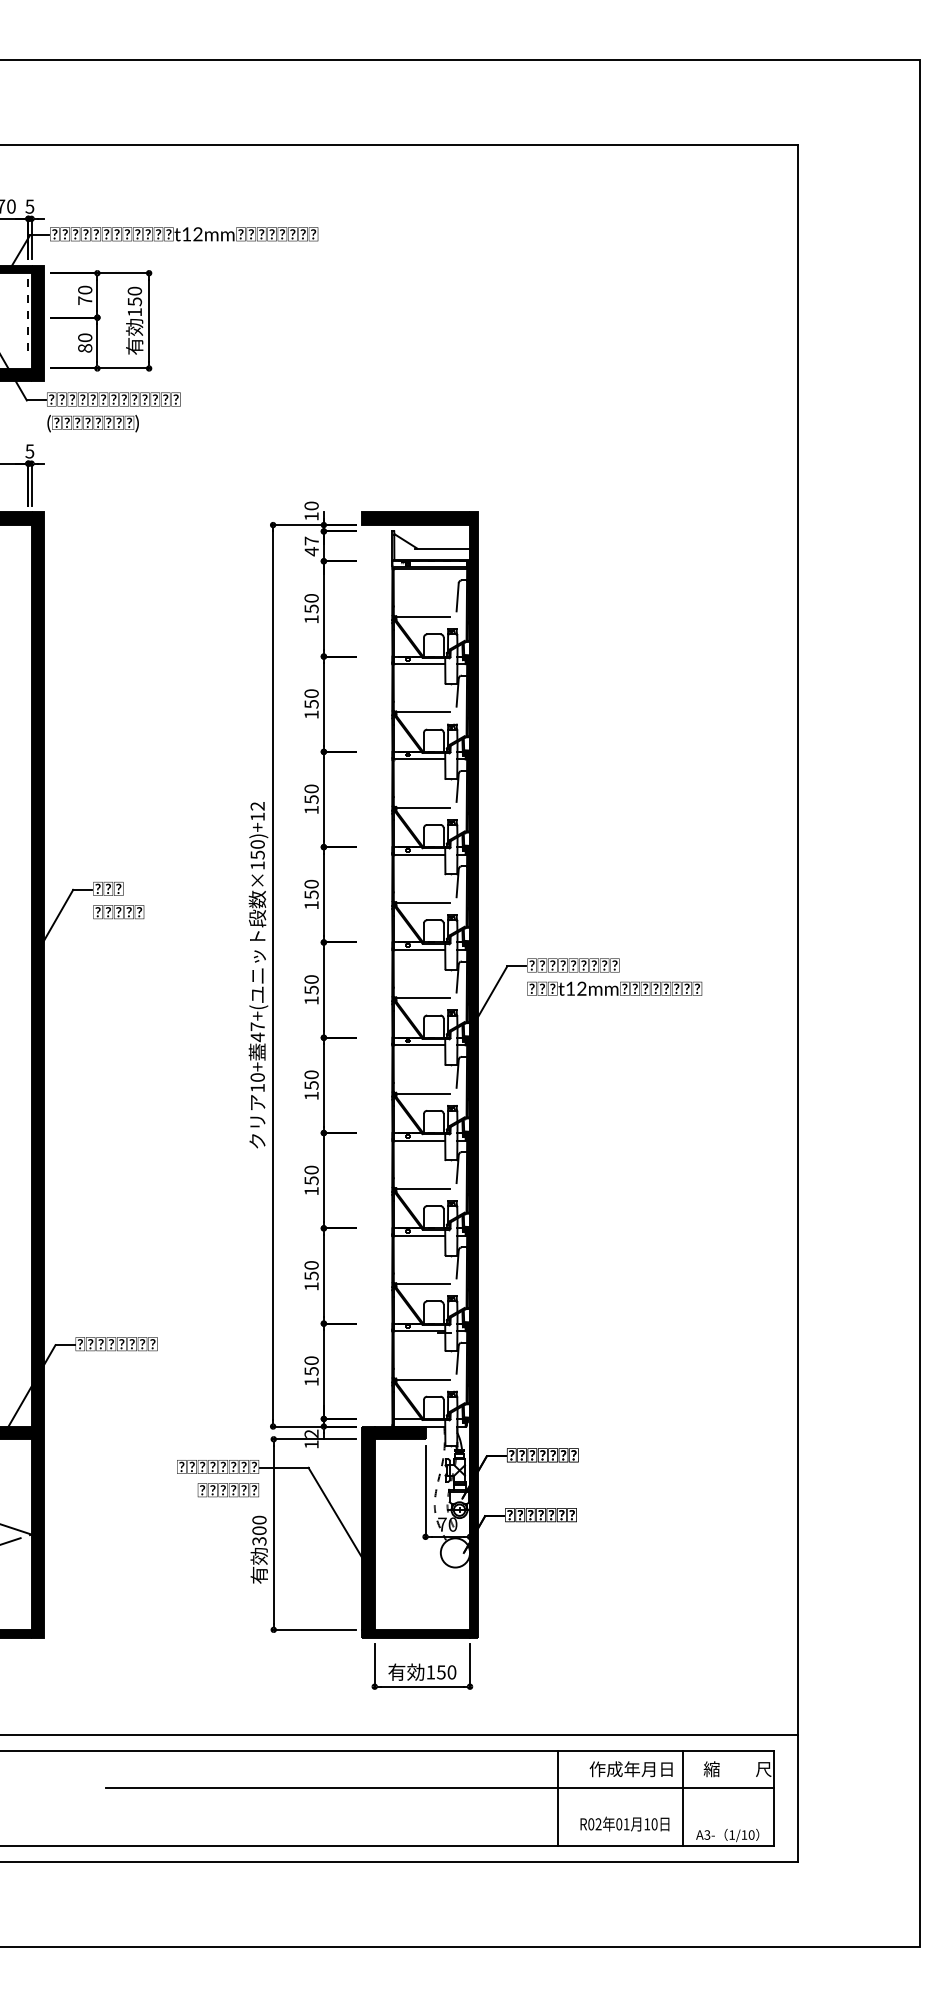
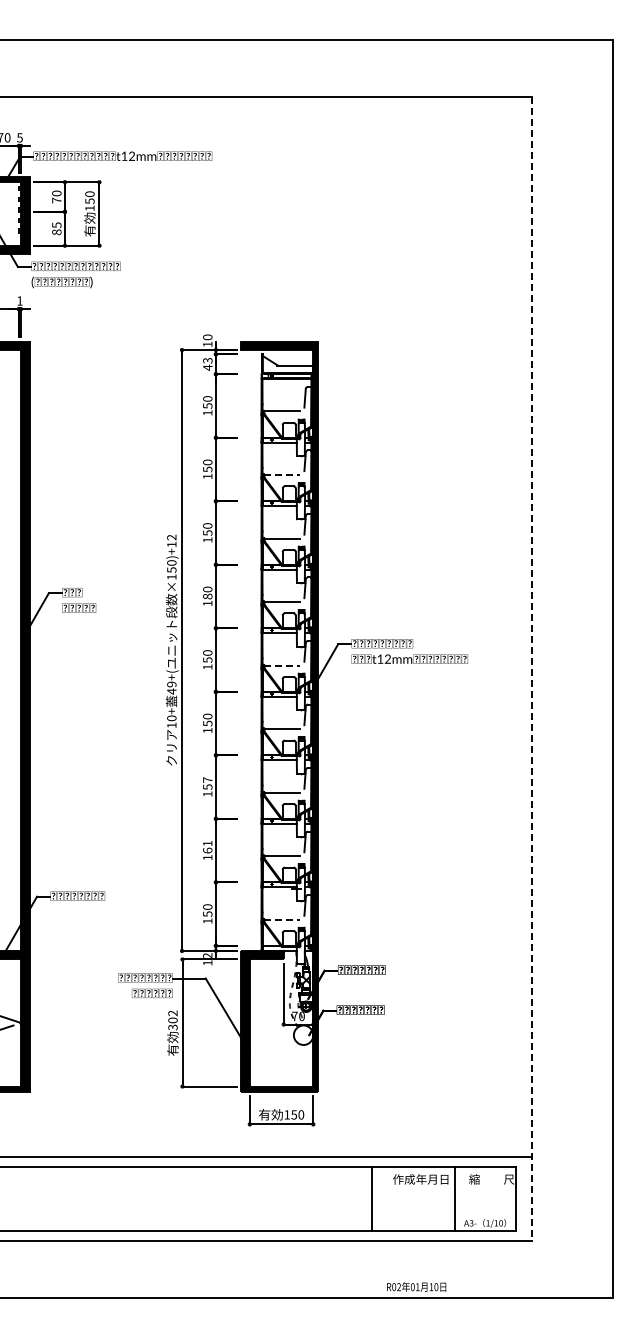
text: (84, 338) -> (56, 225), 80 -> 85
text: (29, 450) -> (19, 300), 5 -> 1
text: (311, 540) -> (207, 360), 47 -> 43
line: (423, 713) -> (282, 475), solid -> dashed
text: (311, 894) -> (207, 596), 150 -> 180
line: (423, 998) -> (282, 665), solid -> dashed
line: (797, 1004) -> (531, 669), solid -> dashed
text: (257, 1026) -> (171, 684), 47+( -> 49+(
text: (311, 1169) -> (207, 779), 150 -> 157
text: (311, 1269) -> (207, 846), 150 -> 161
line: (423, 1379) -> (282, 919), solid -> dashed
text: (258, 1520) -> (172, 1013), 300 -> 302
line: (438, 1788) -> (292, 1192), removed
text: (624, 1823) -> (416, 1286), moved

